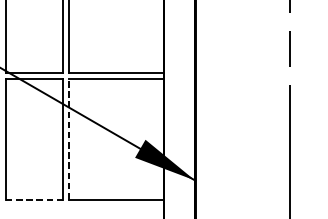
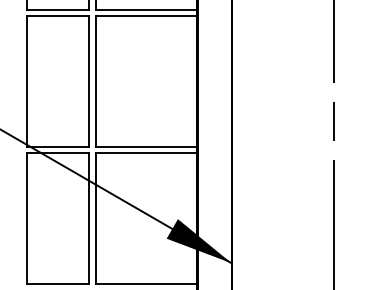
line: (69, 139) -> (95, 218), dashed -> solid
line: (34, 199) -> (57, 283), dashed -> solid

